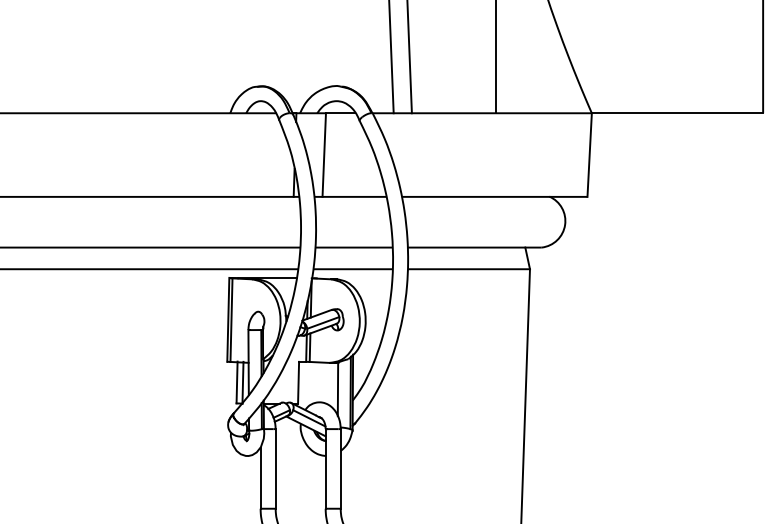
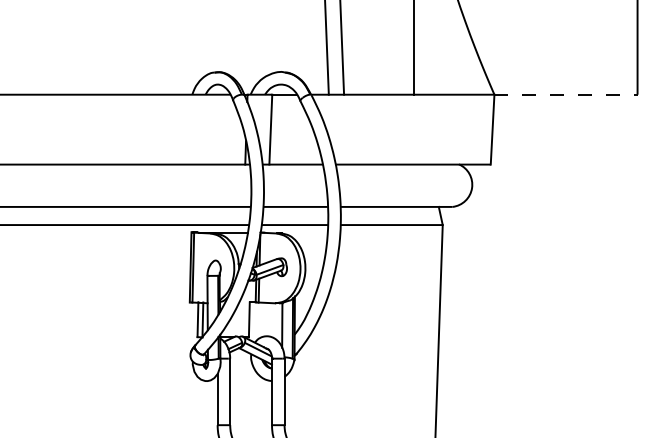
line: (676, 113) -> (565, 94), solid -> dashed

